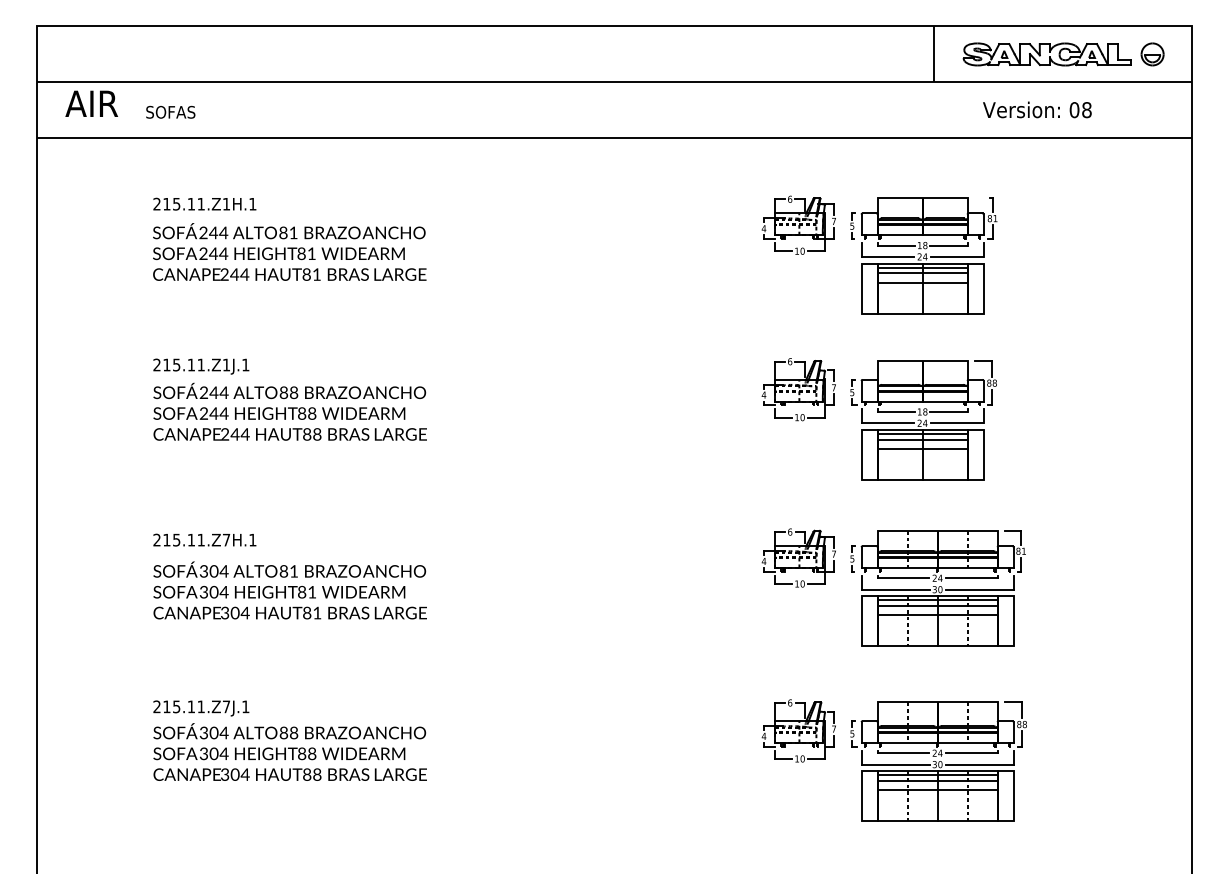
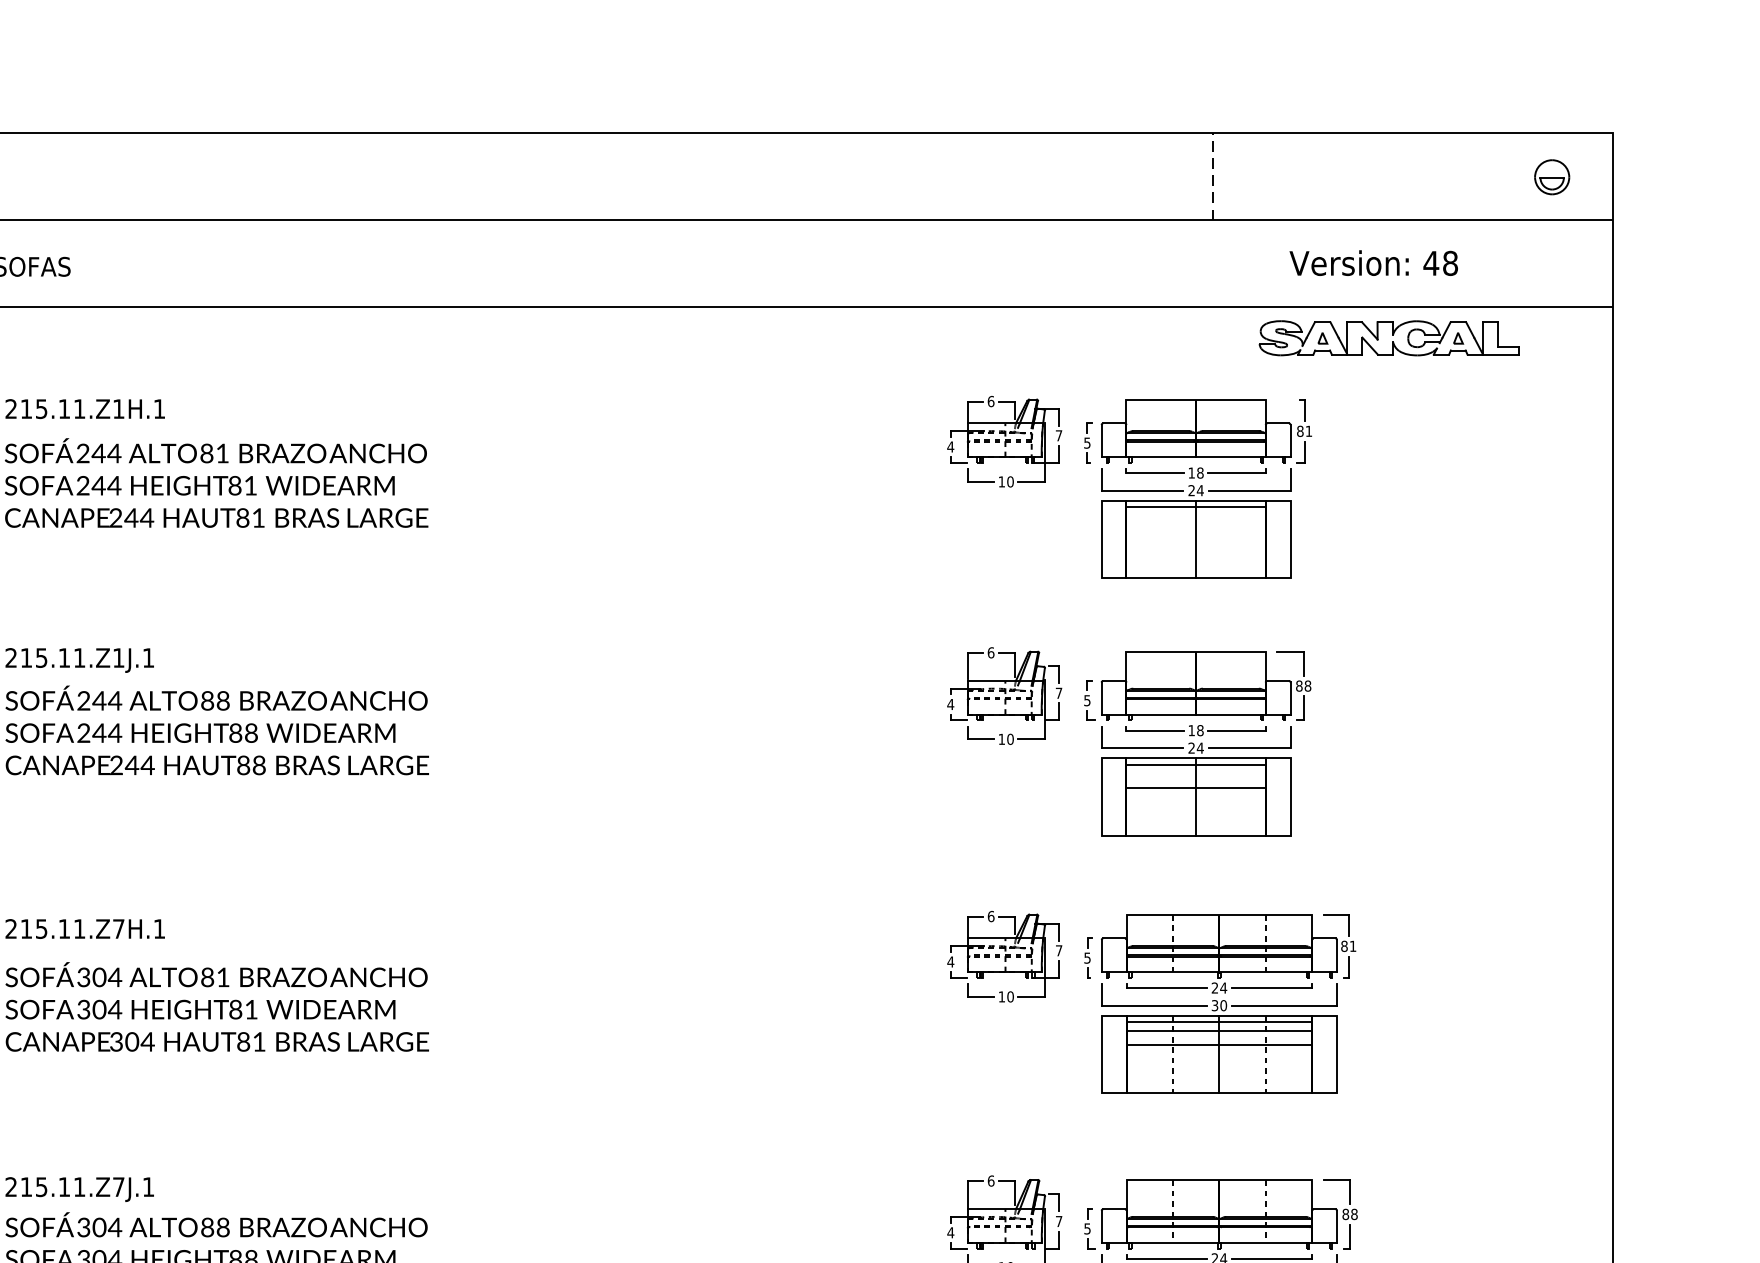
line: (933, 53) -> (1213, 175), solid -> dashed
part: (1046, 54) -> (1387, 338), moved
text: (1074, 110) -> (1431, 264), 08 -> 48
line: (922, 273) -> (1195, 516), removed
line: (922, 282) -> (1195, 530), removed
line: (922, 439) -> (1195, 773), removed

